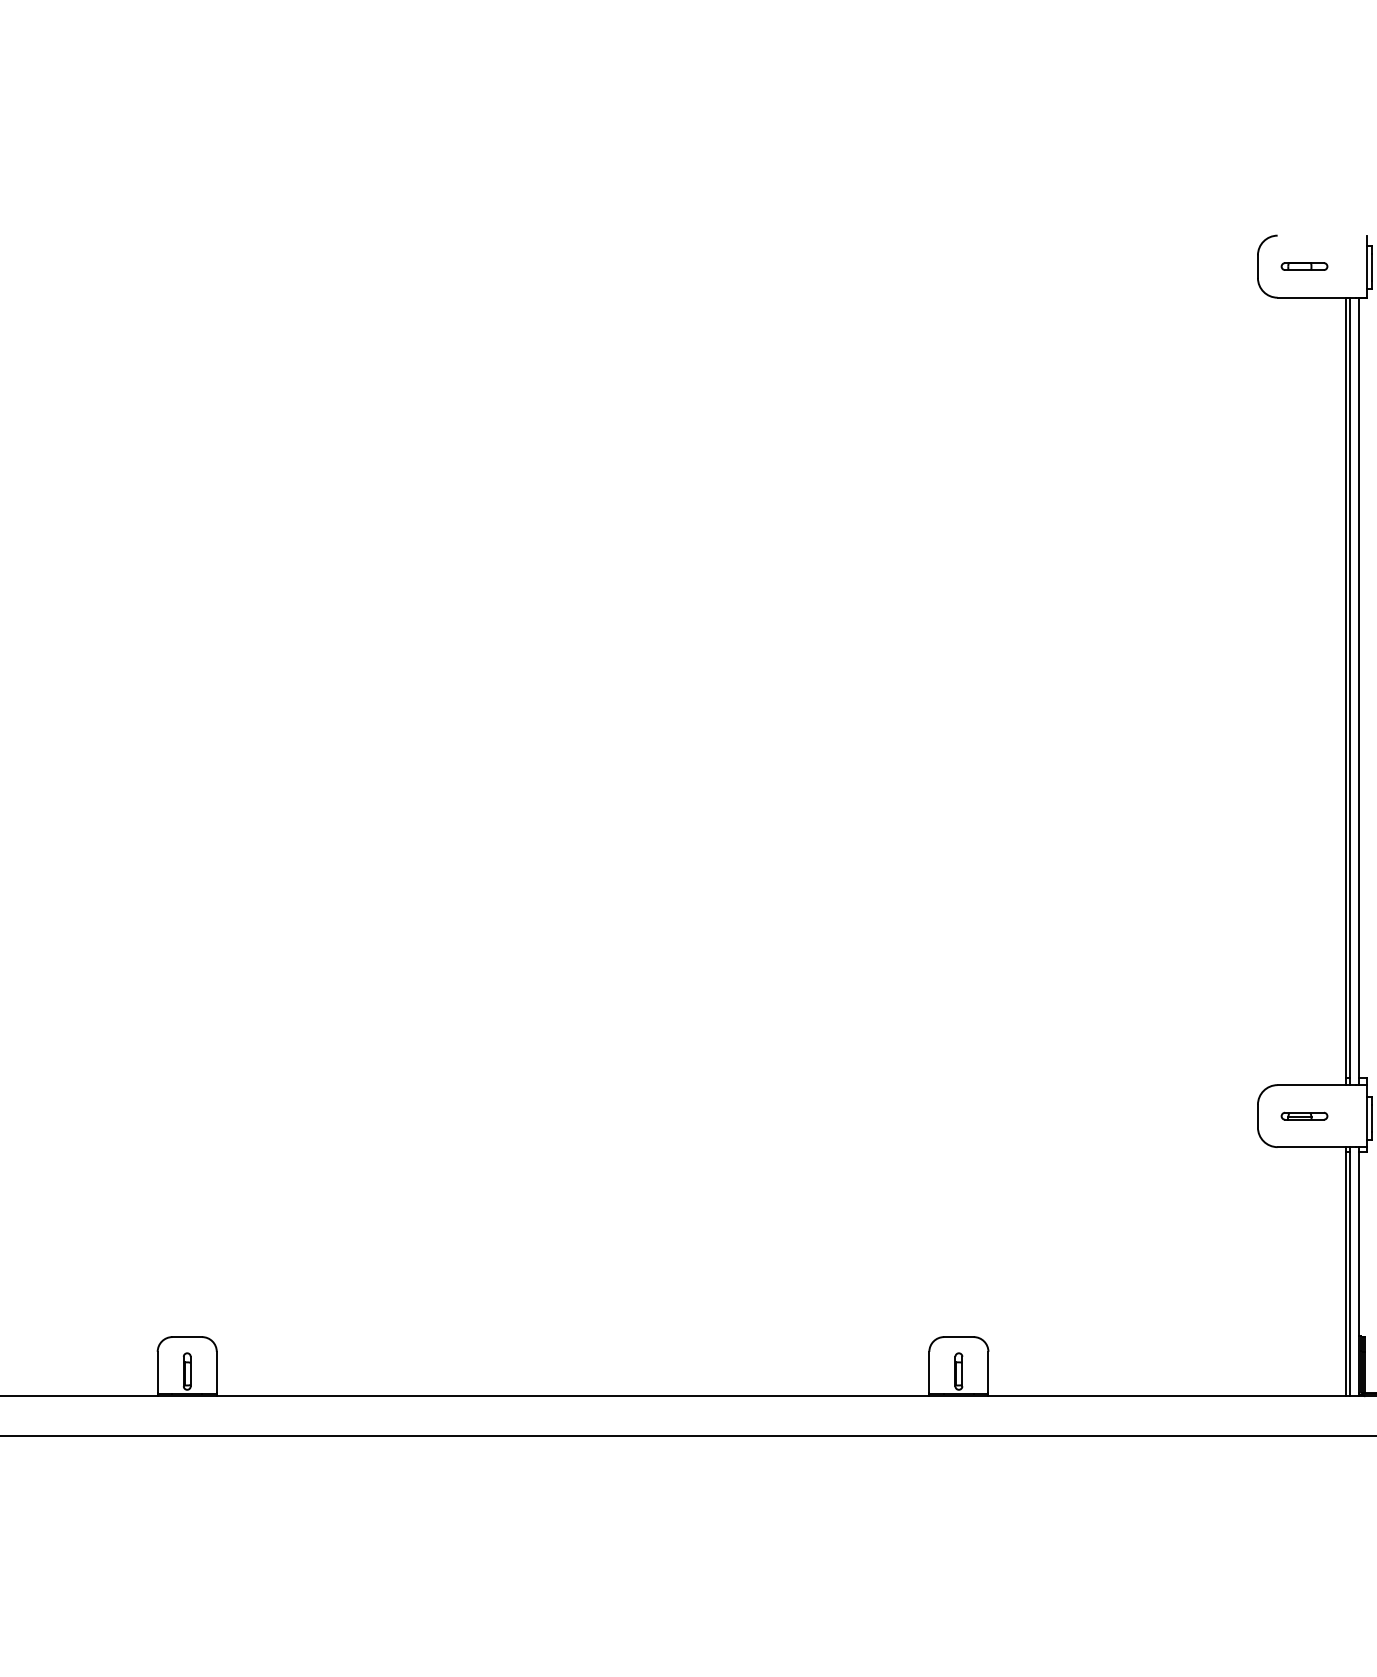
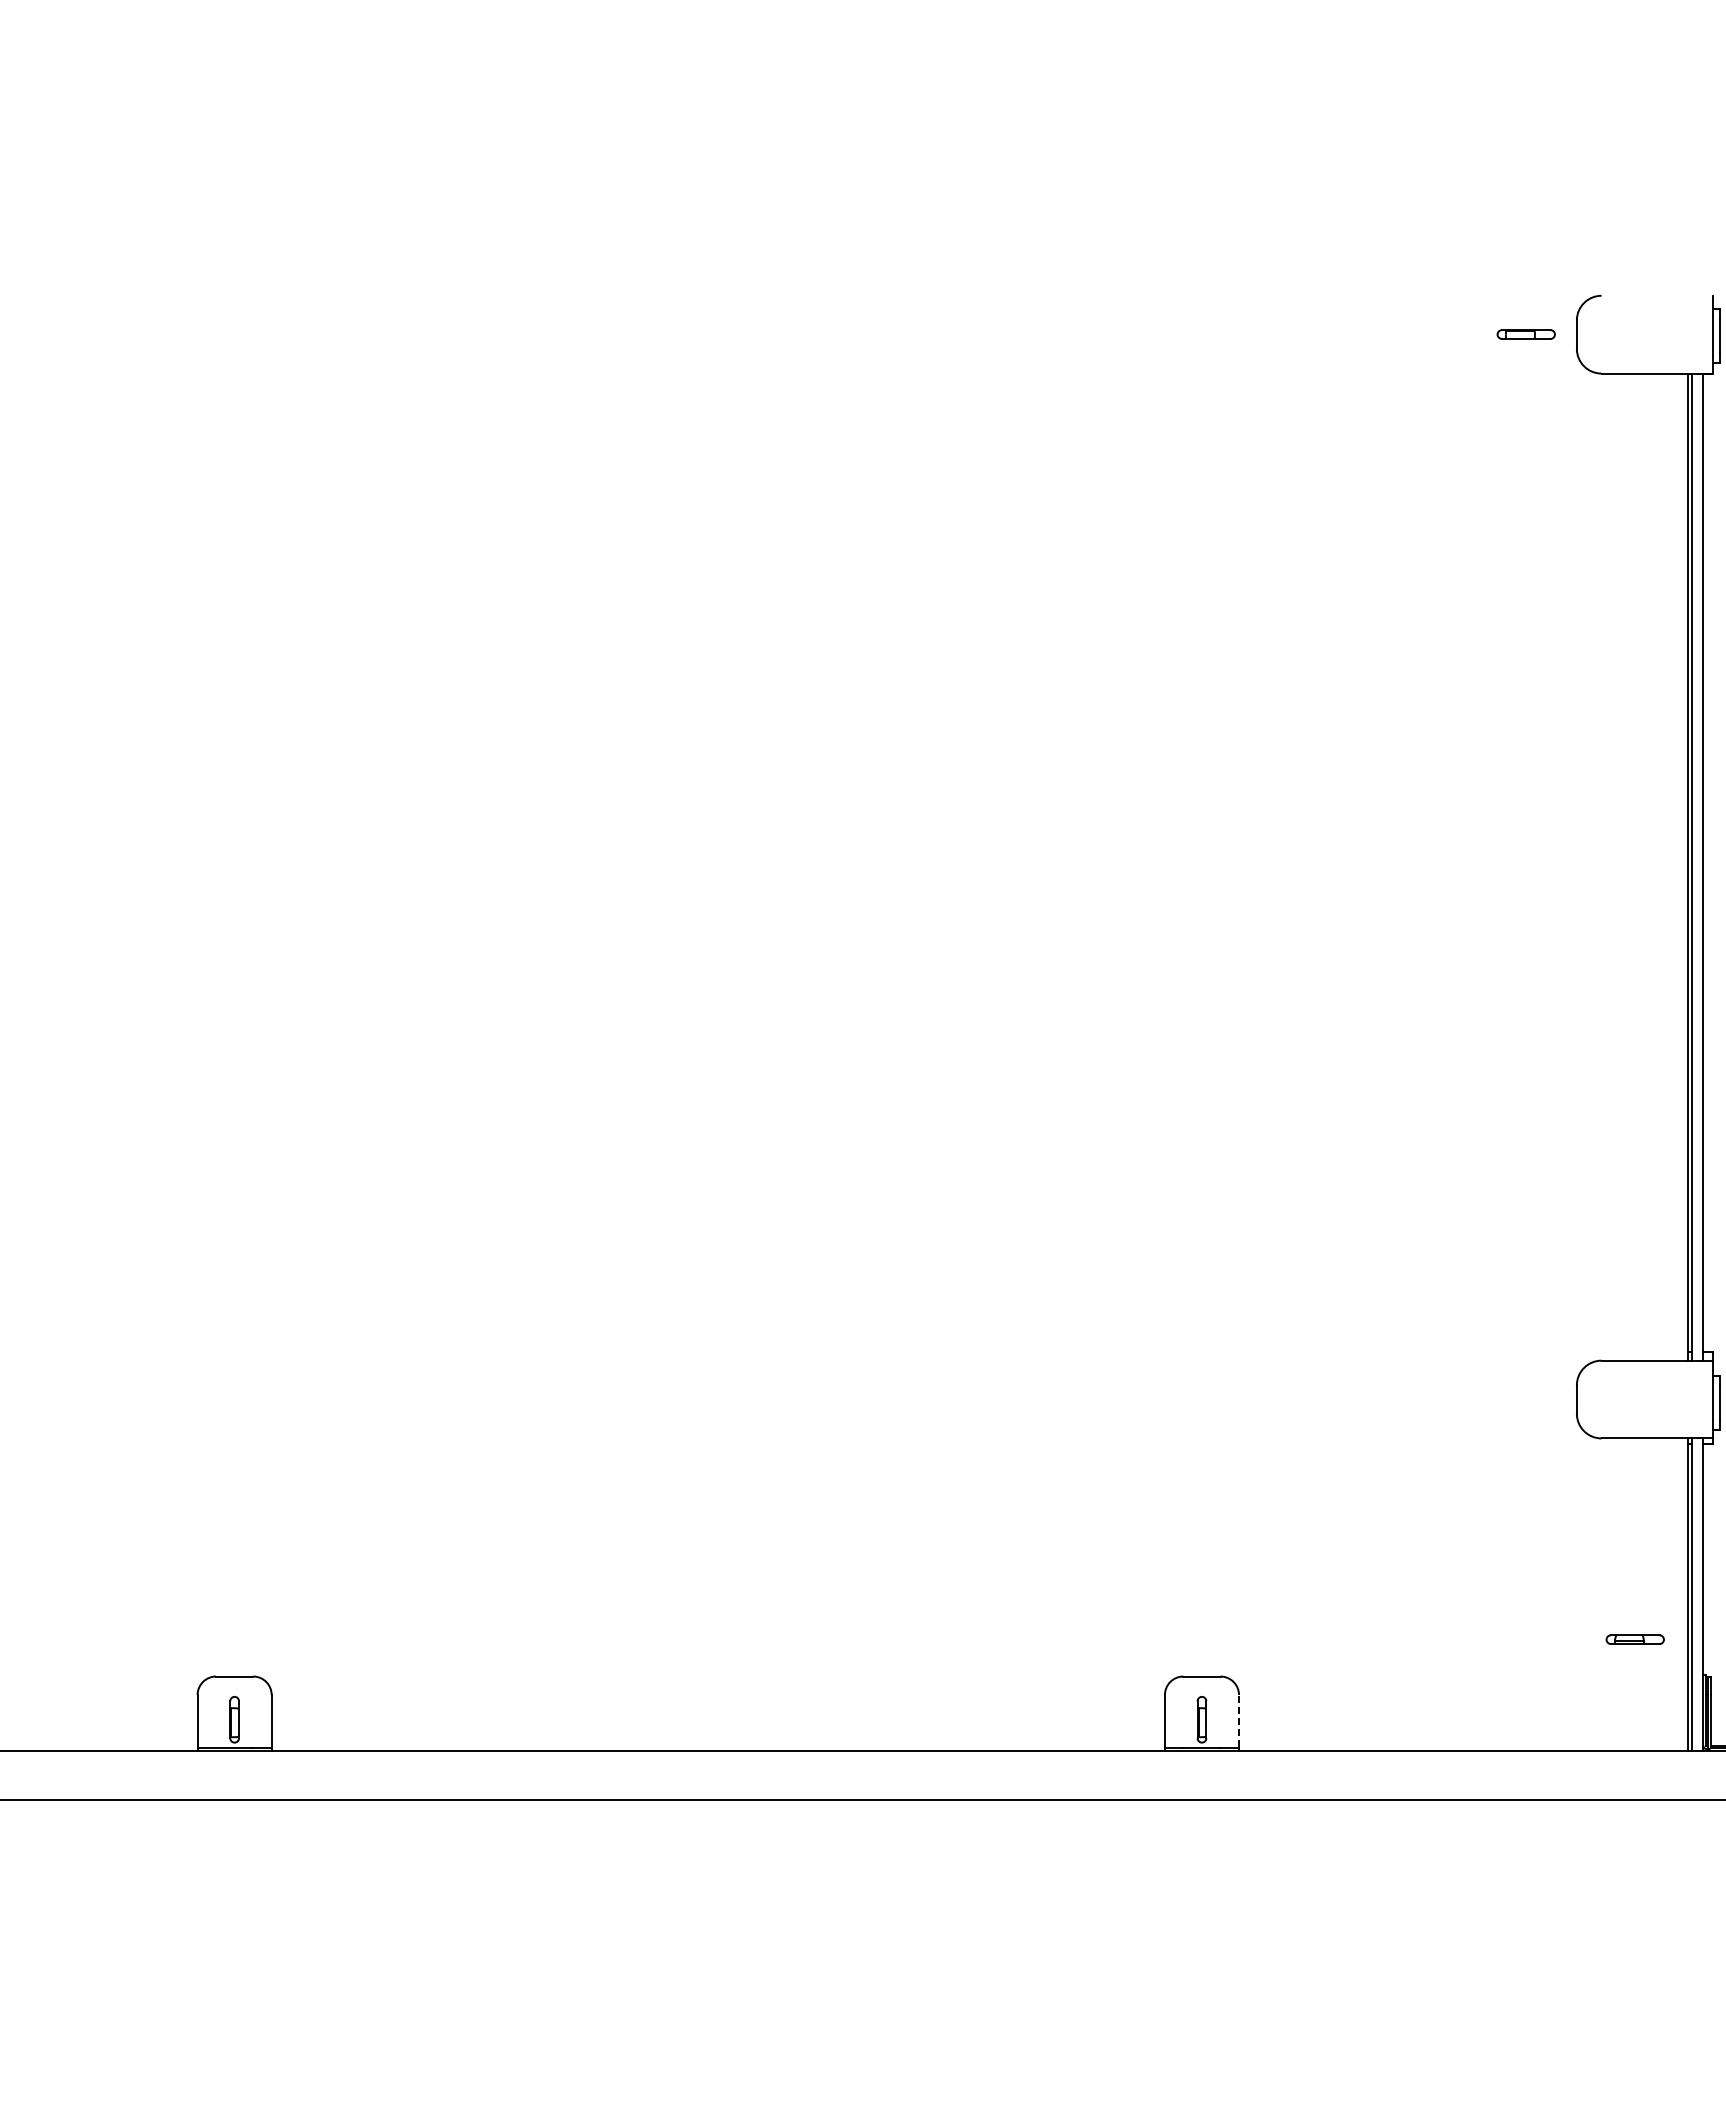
part: (1303, 266) -> (1525, 334), moved
part: (1303, 1116) -> (1634, 1639), moved
line: (988, 1372) -> (1239, 1720), solid -> dashed

